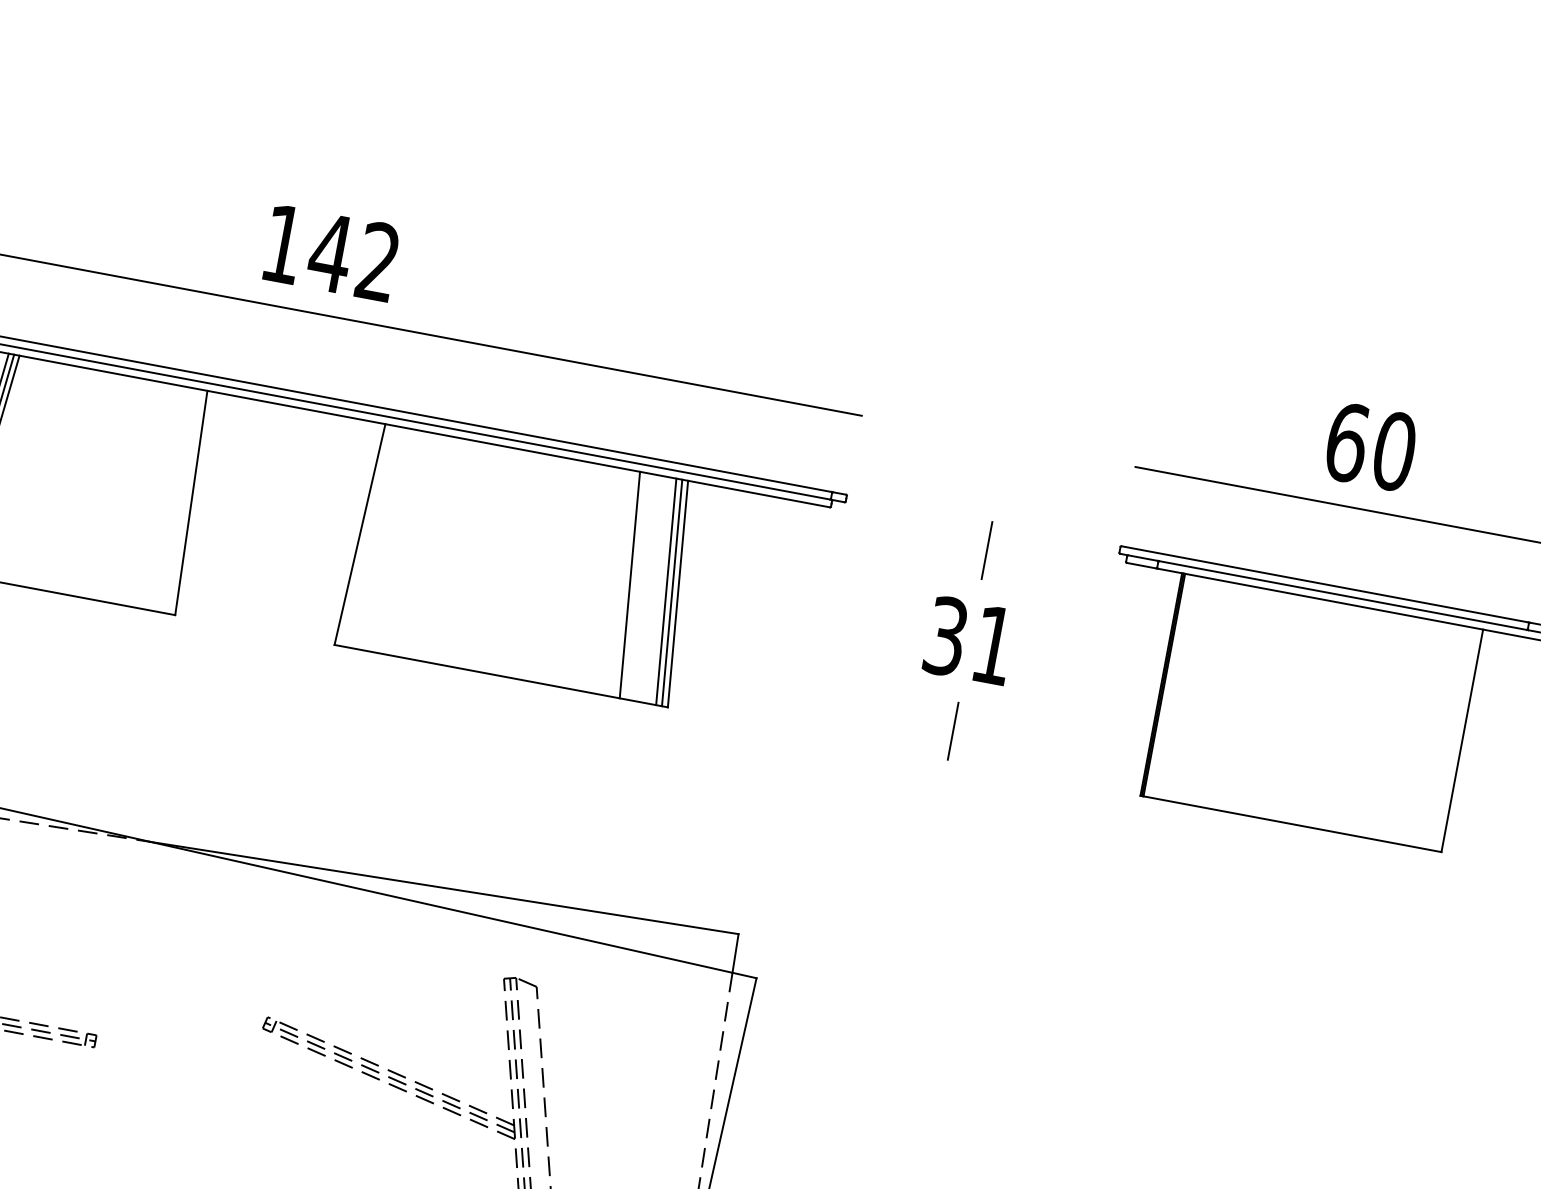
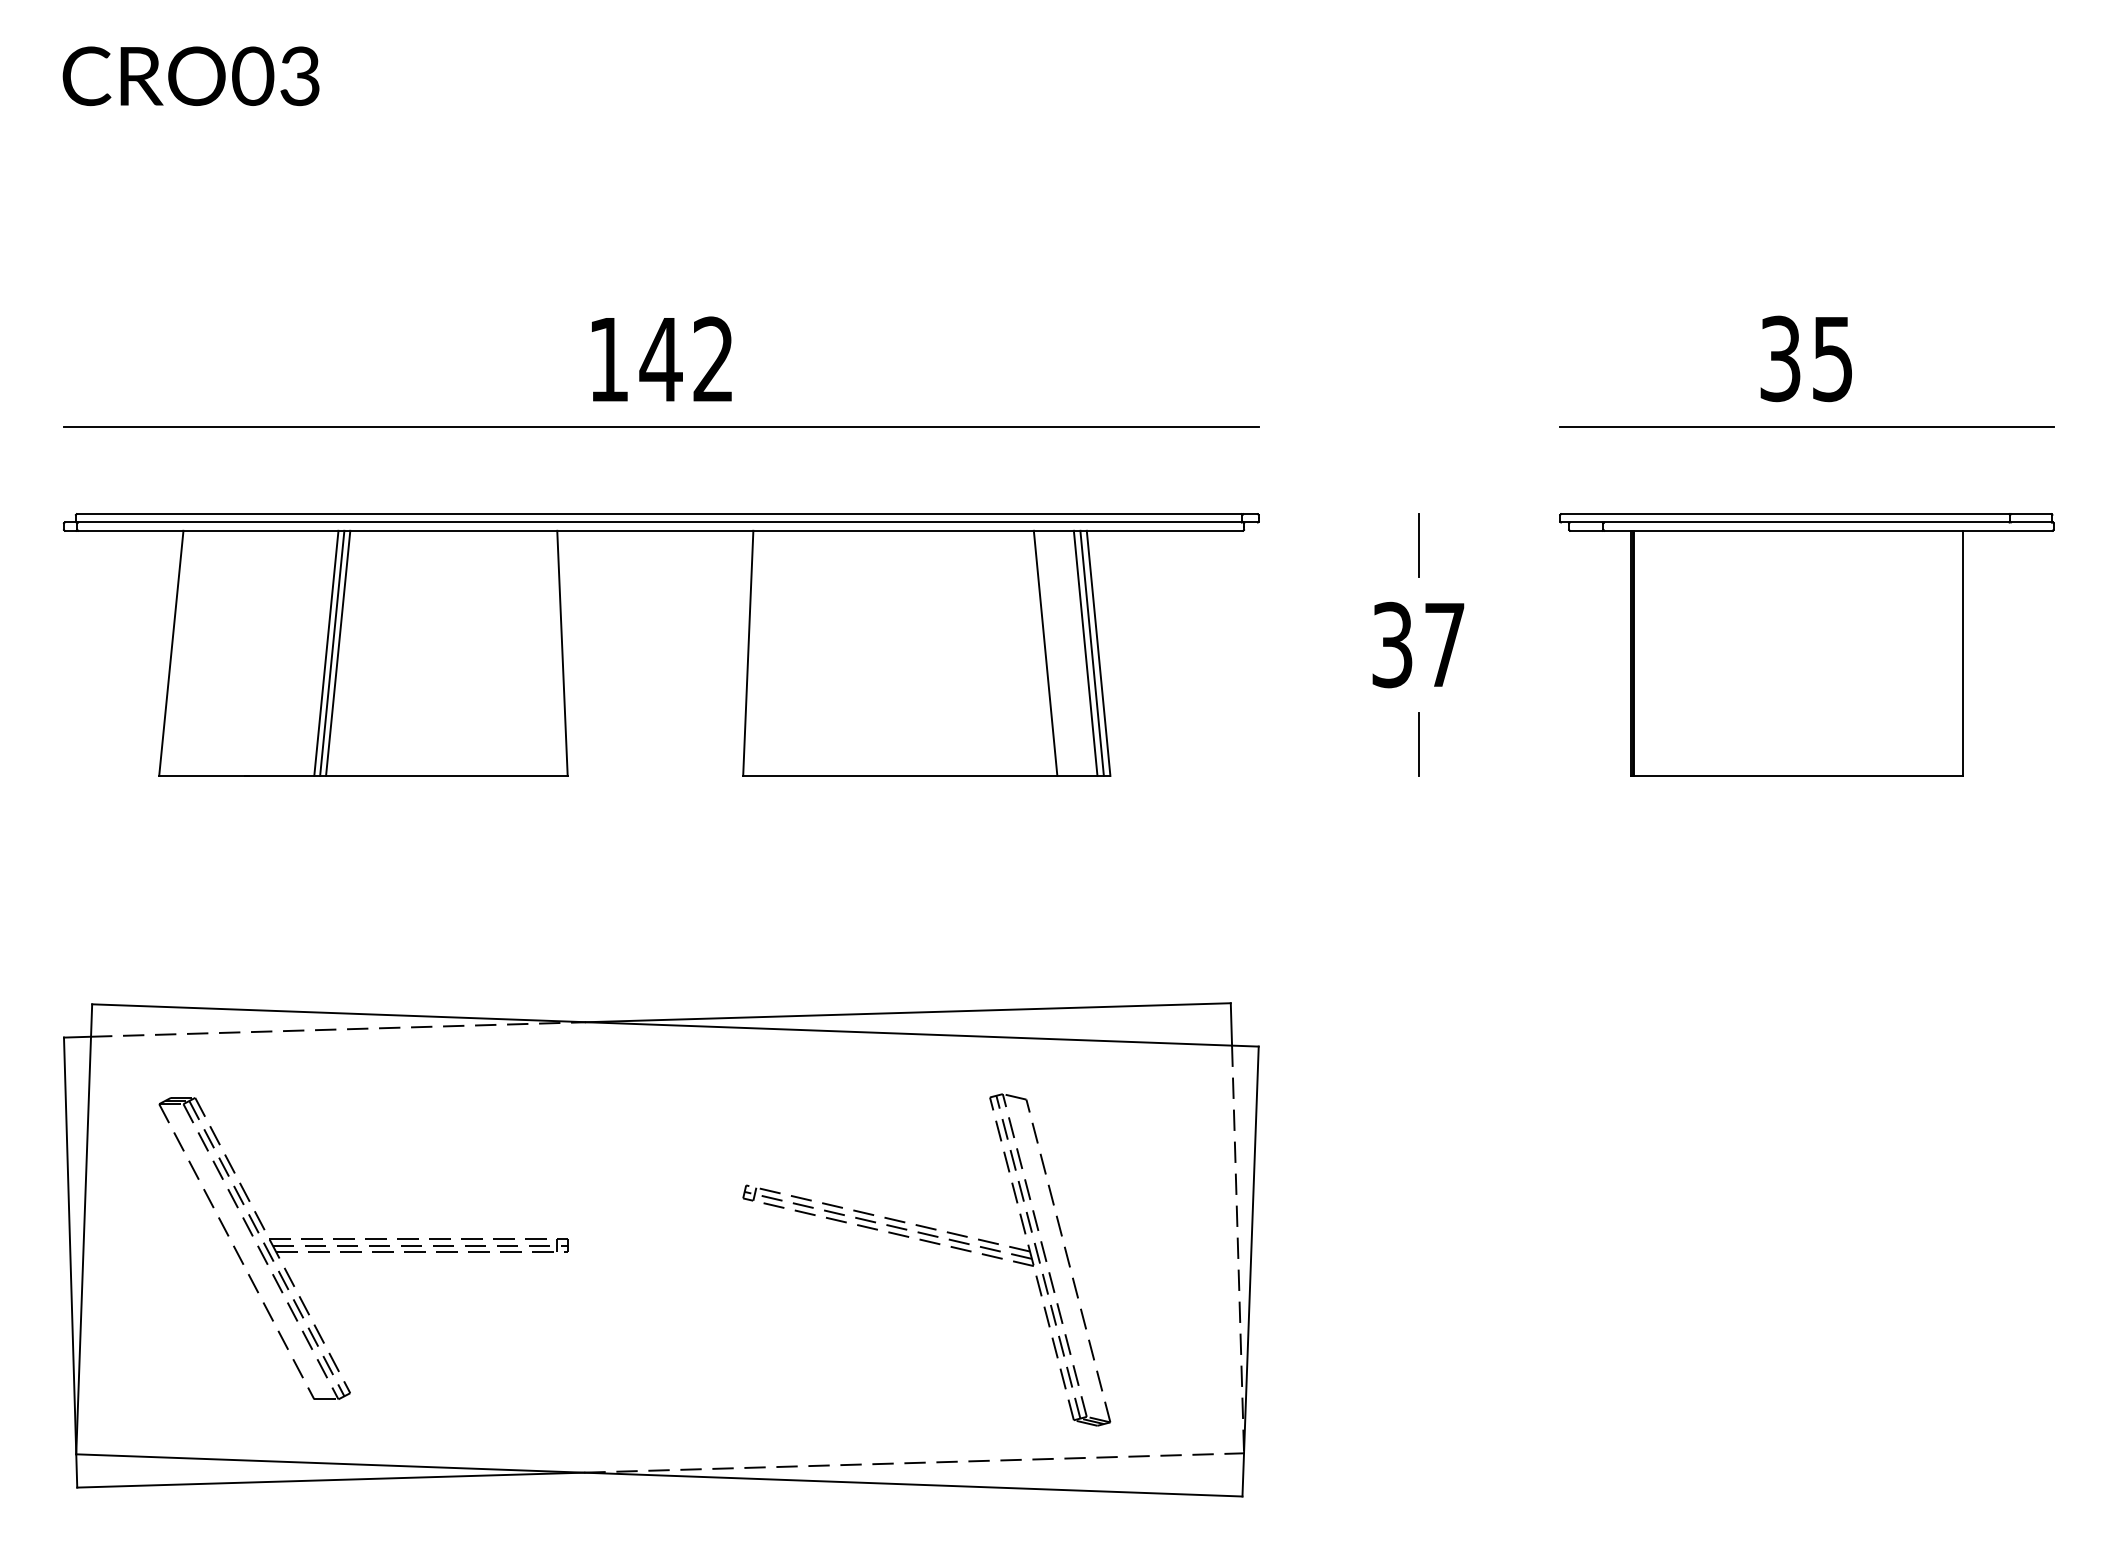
text: (1370, 446) -> (1806, 358), 60 -> 35
text: (993, 644) -> (1444, 644), 31 -> 37

